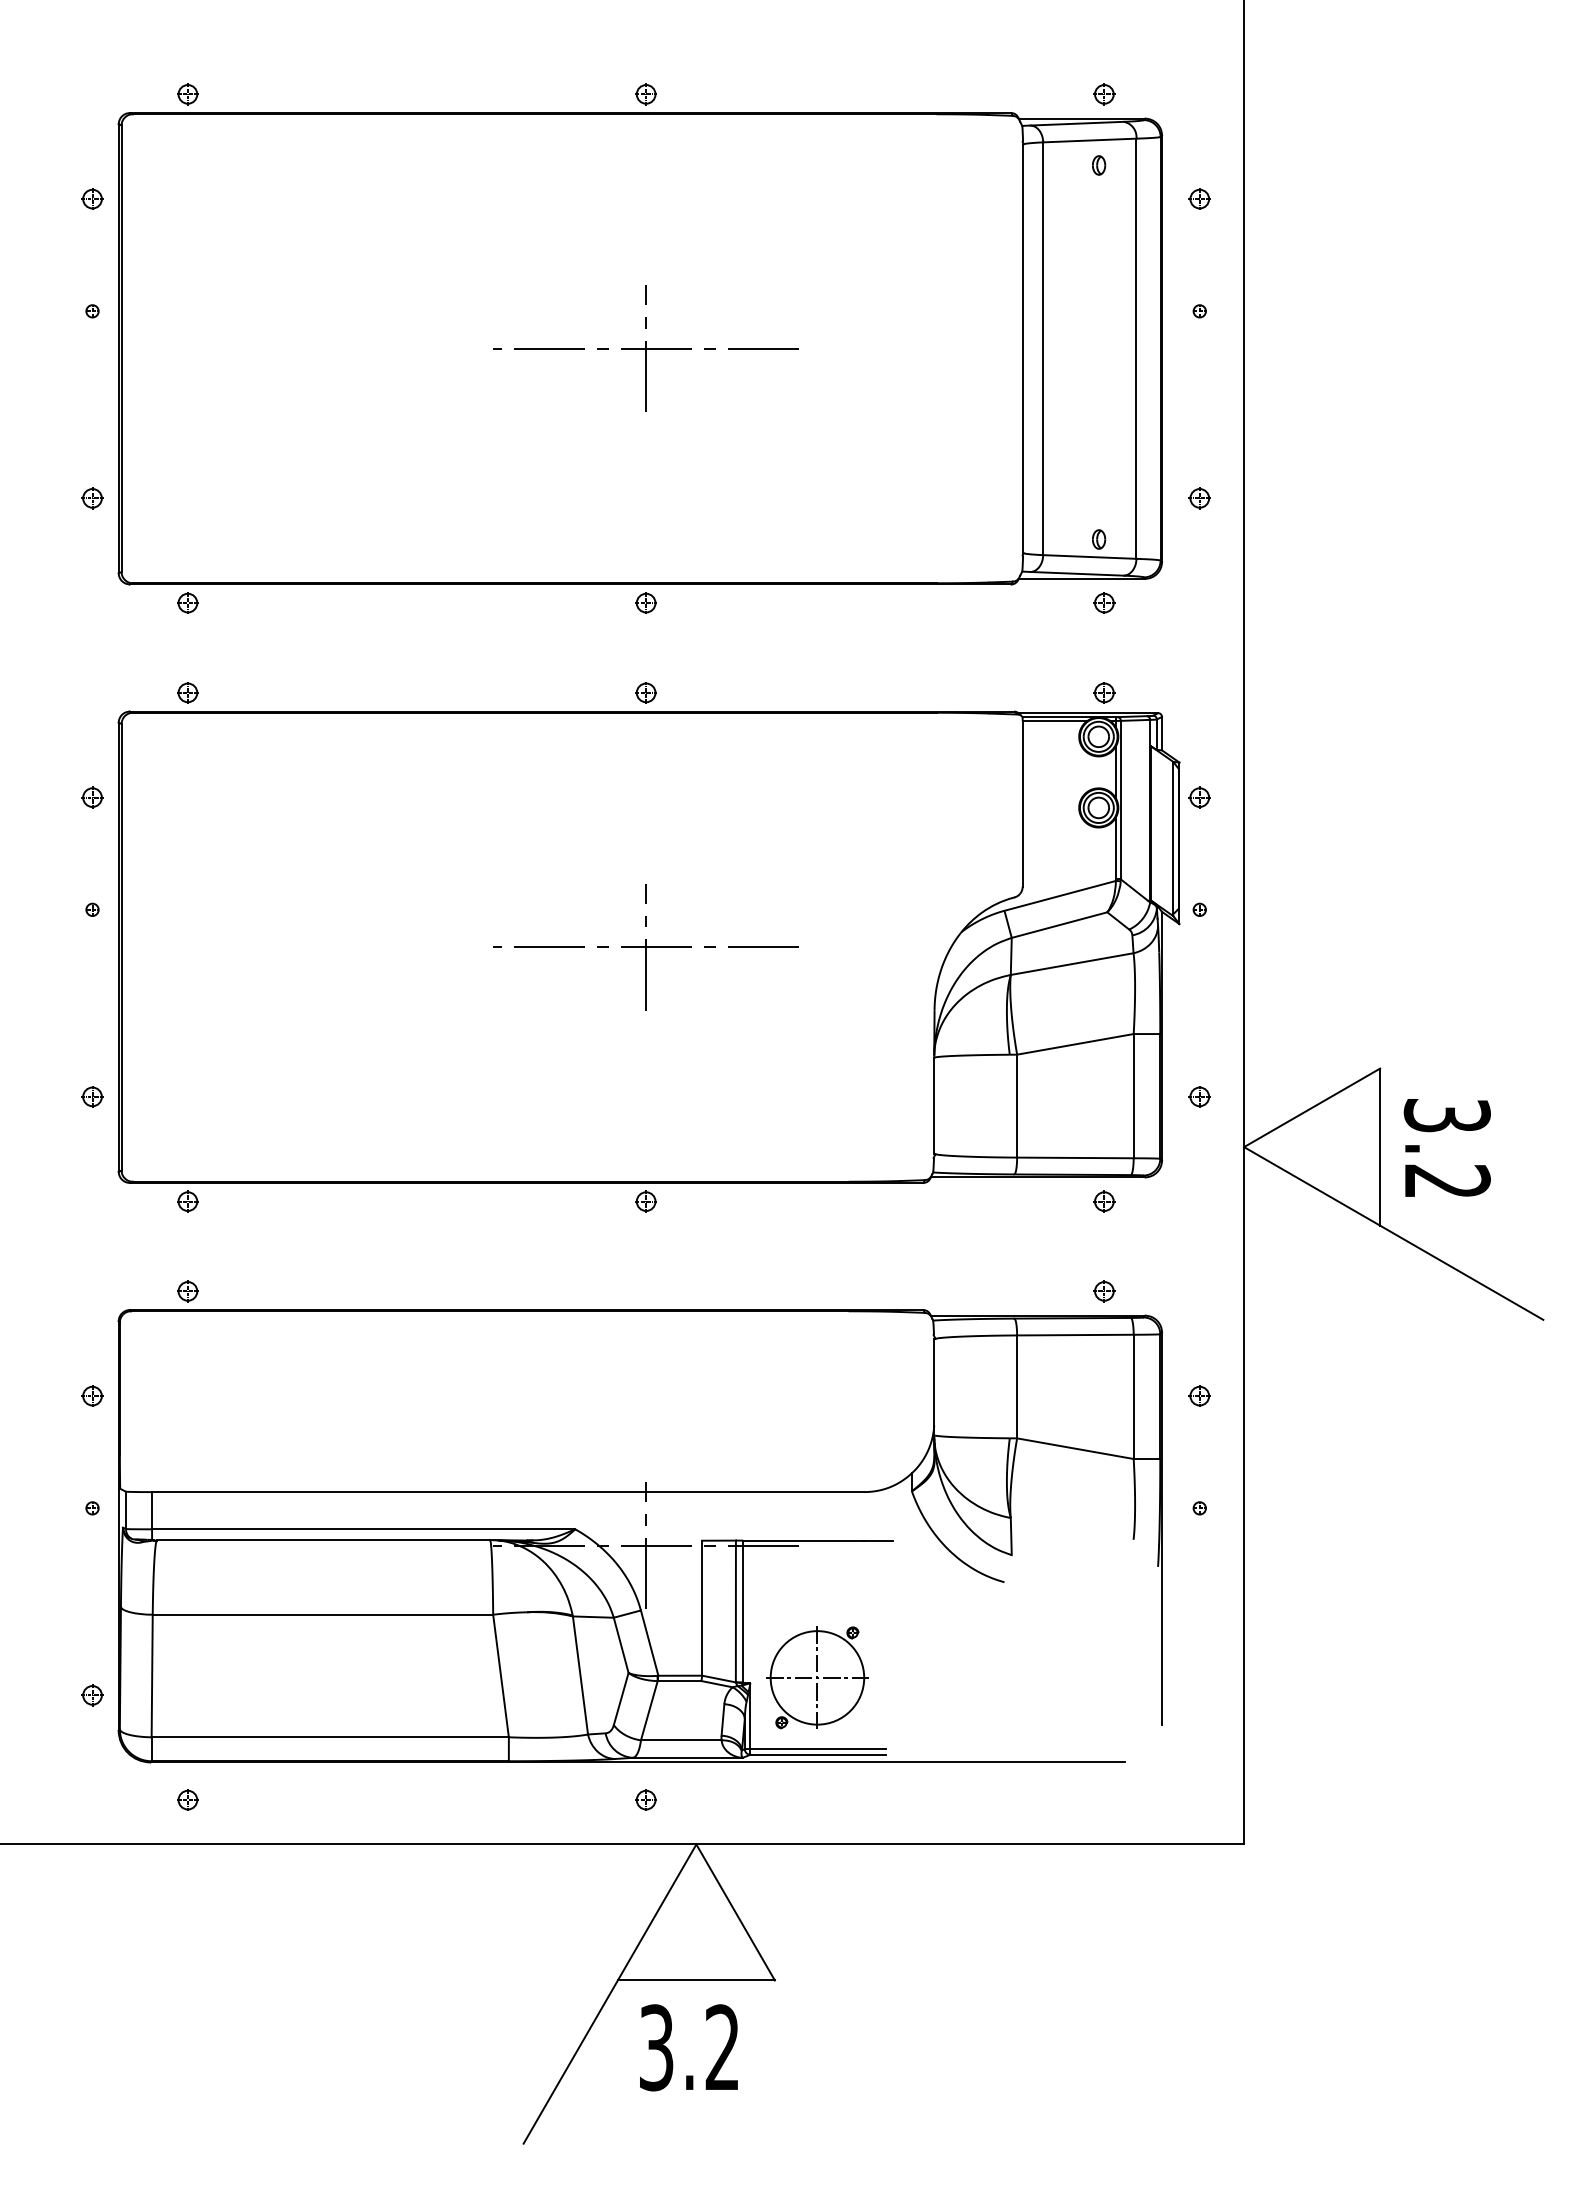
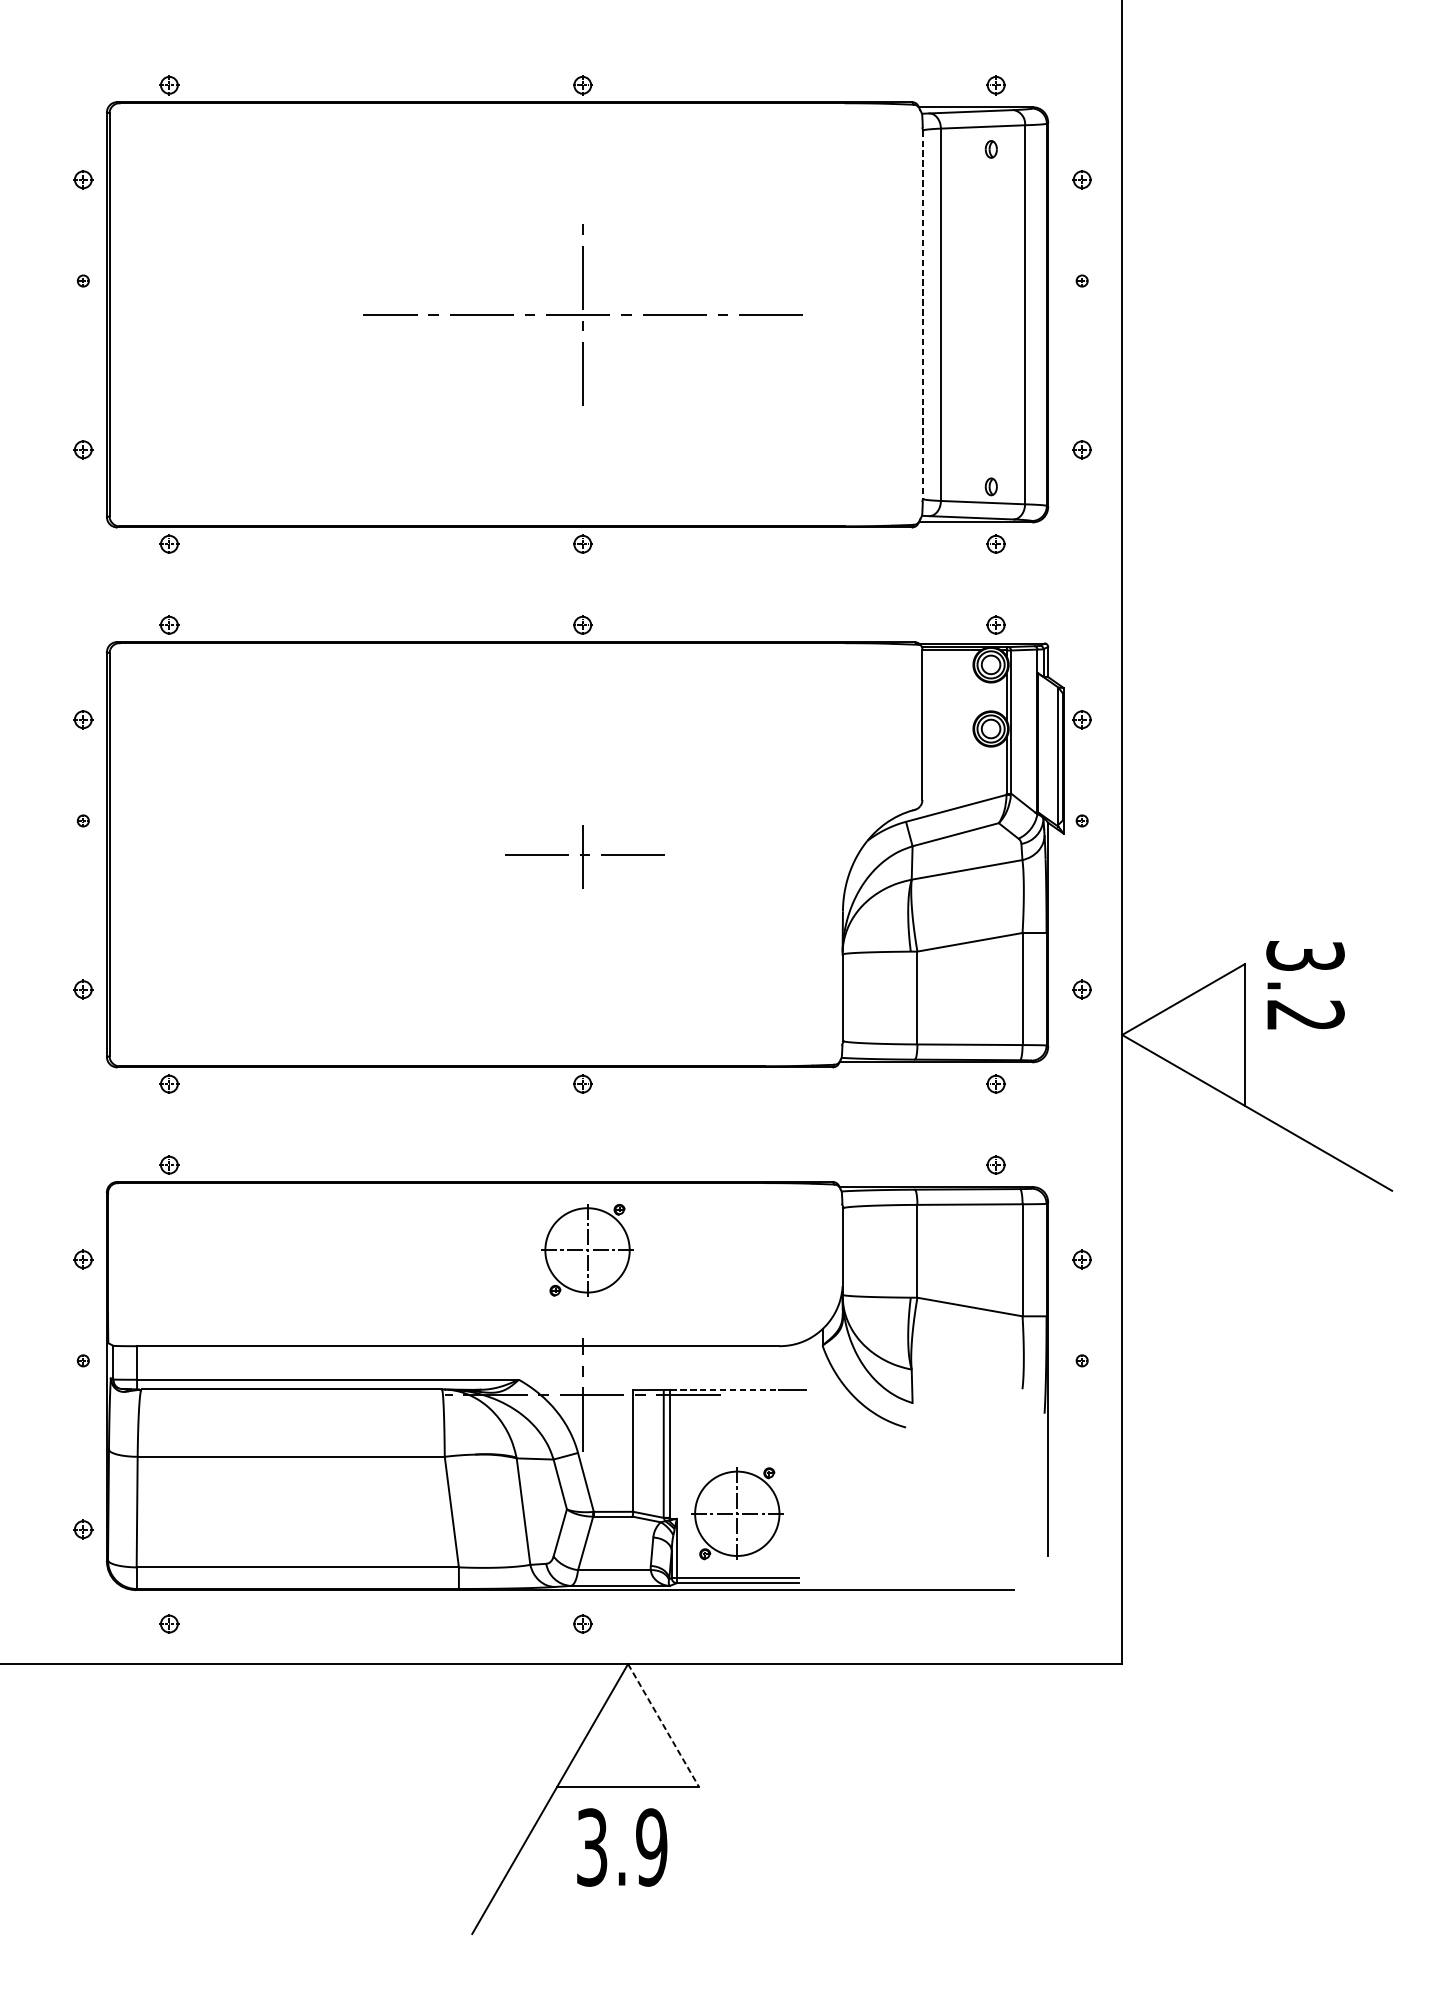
part: (645, 348) -> (582, 314), size x1.6
line: (1023, 349) -> (923, 315), solid -> dashed
part: (645, 947) -> (582, 854), size x0.6
text: (1446, 1147) -> (1304, 984), moved
part: (651, 1385) -> (587, 1250), added
line: (803, 1540) -> (724, 1389), solid -> dashed
line: (735, 1912) -> (663, 1725), solid -> dashed
text: (722, 2047) -> (651, 1847), 3.2 -> 3.9

